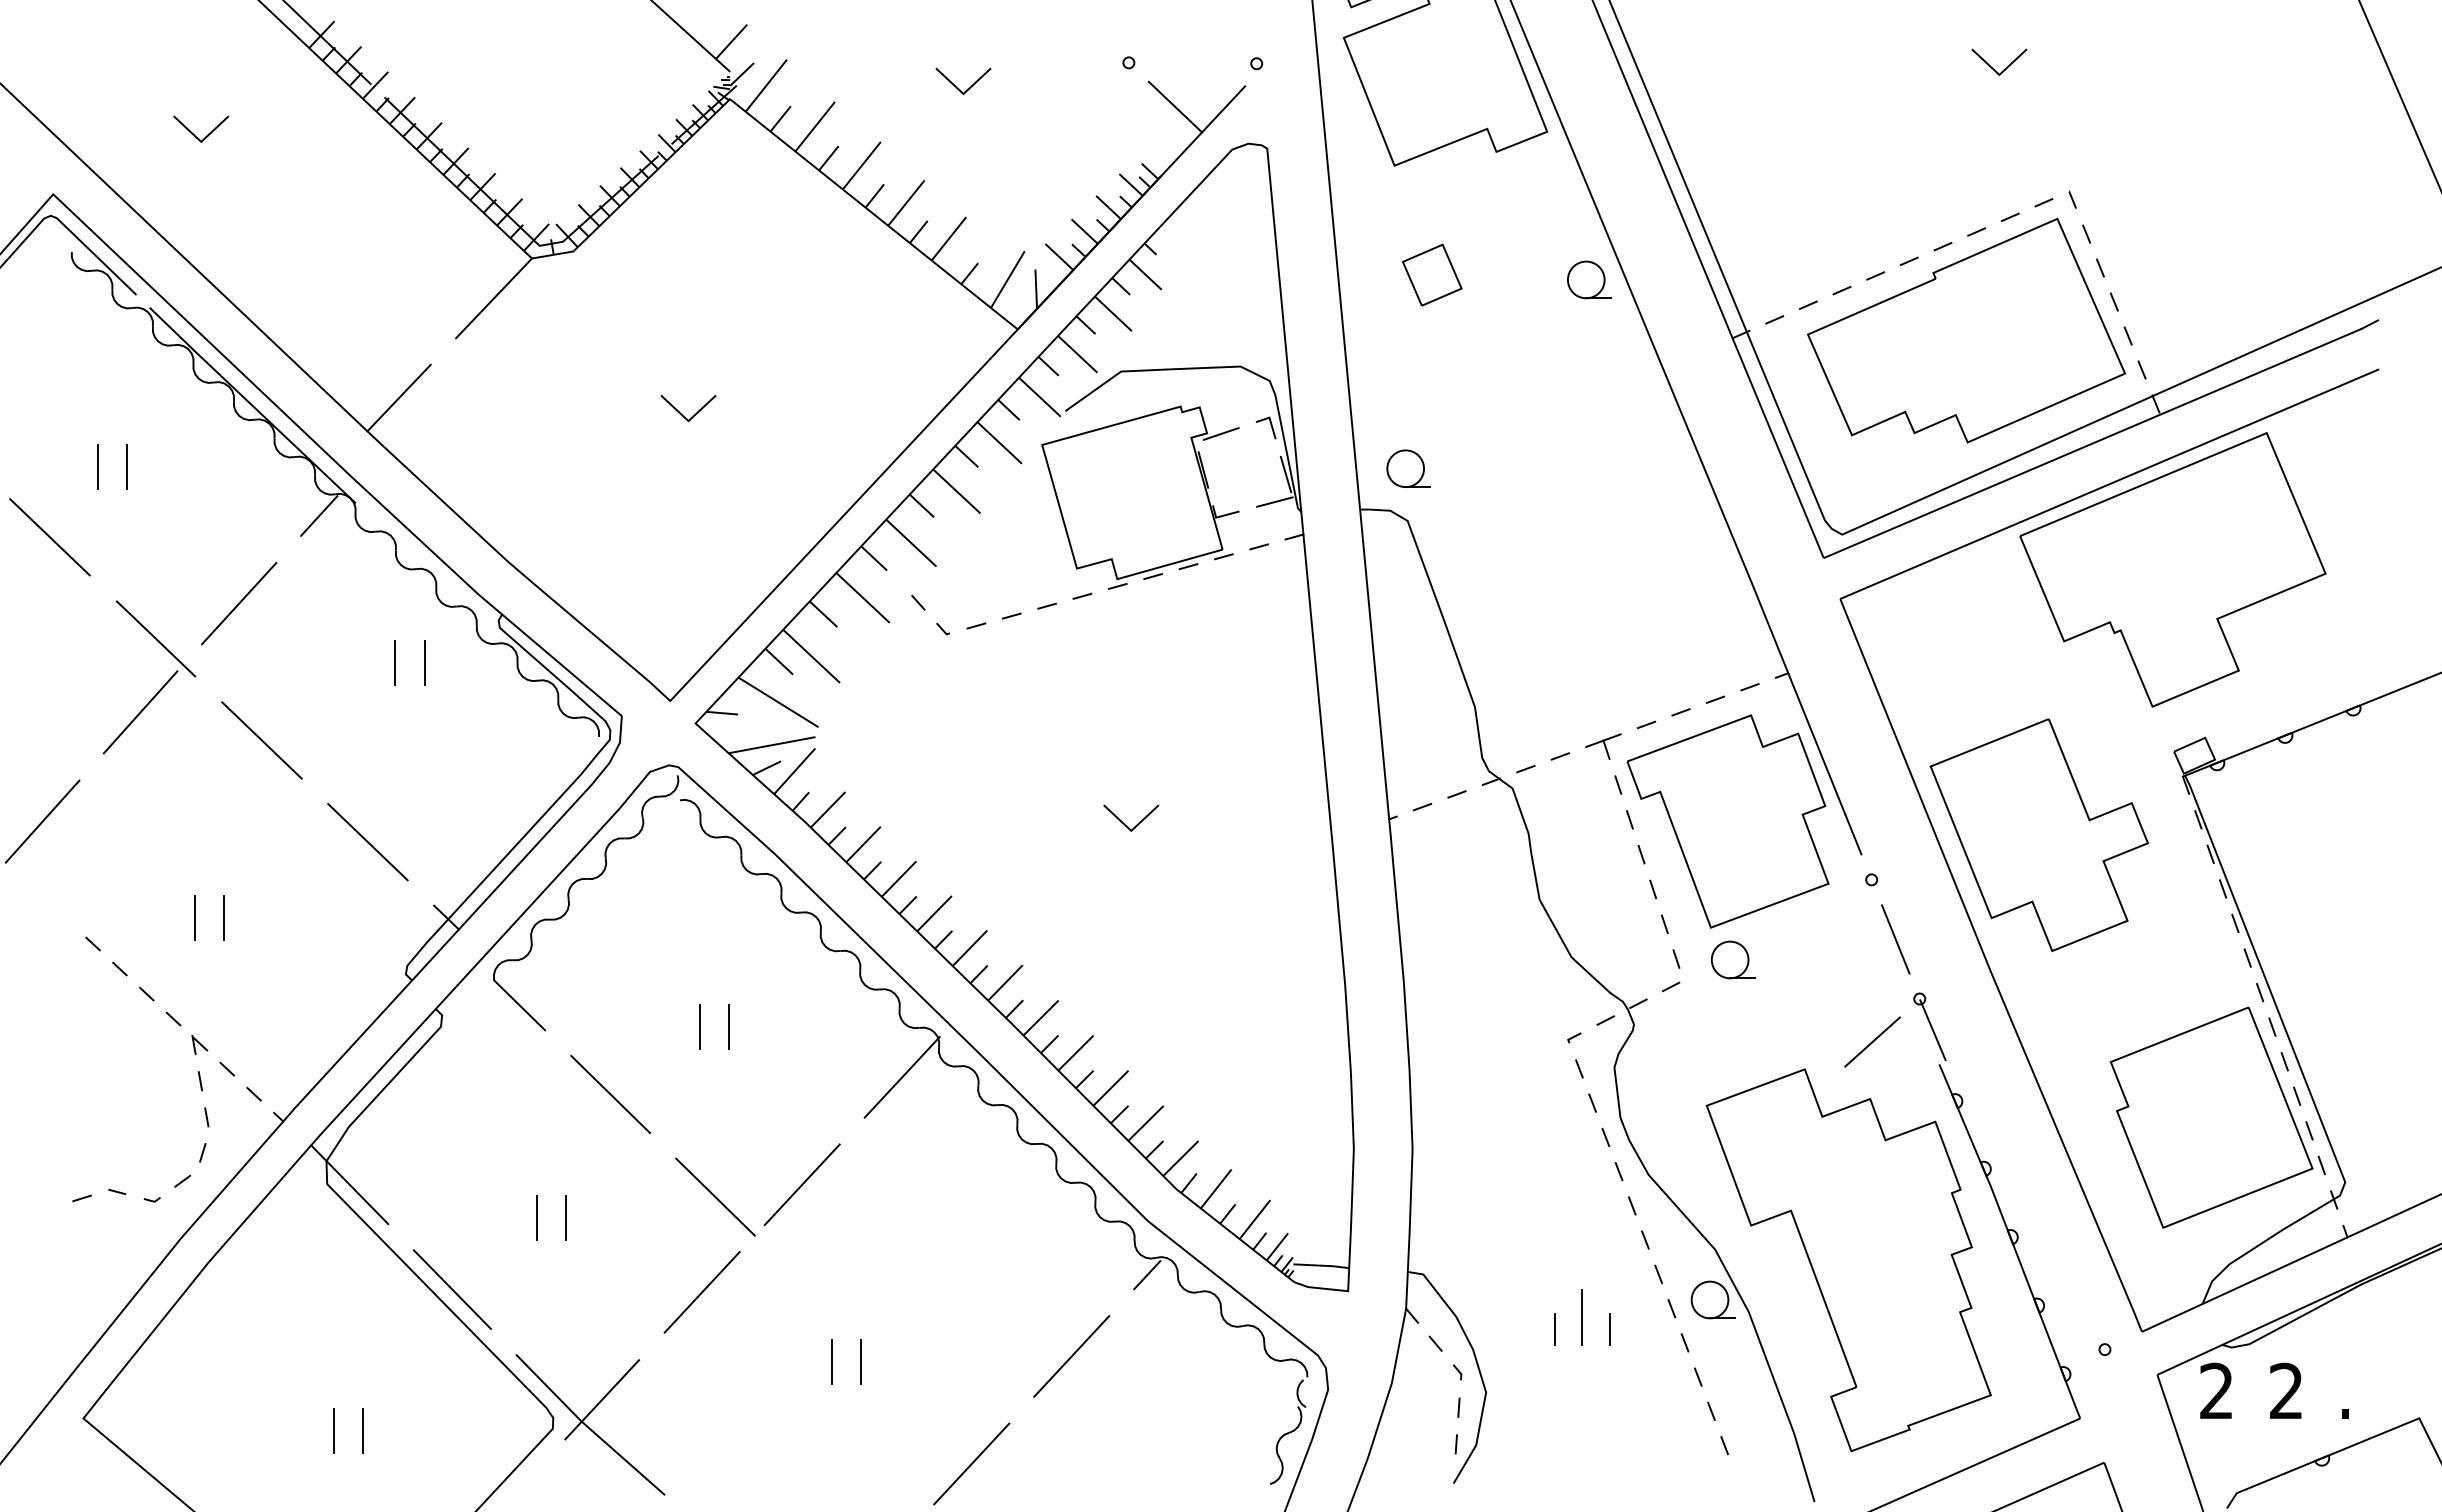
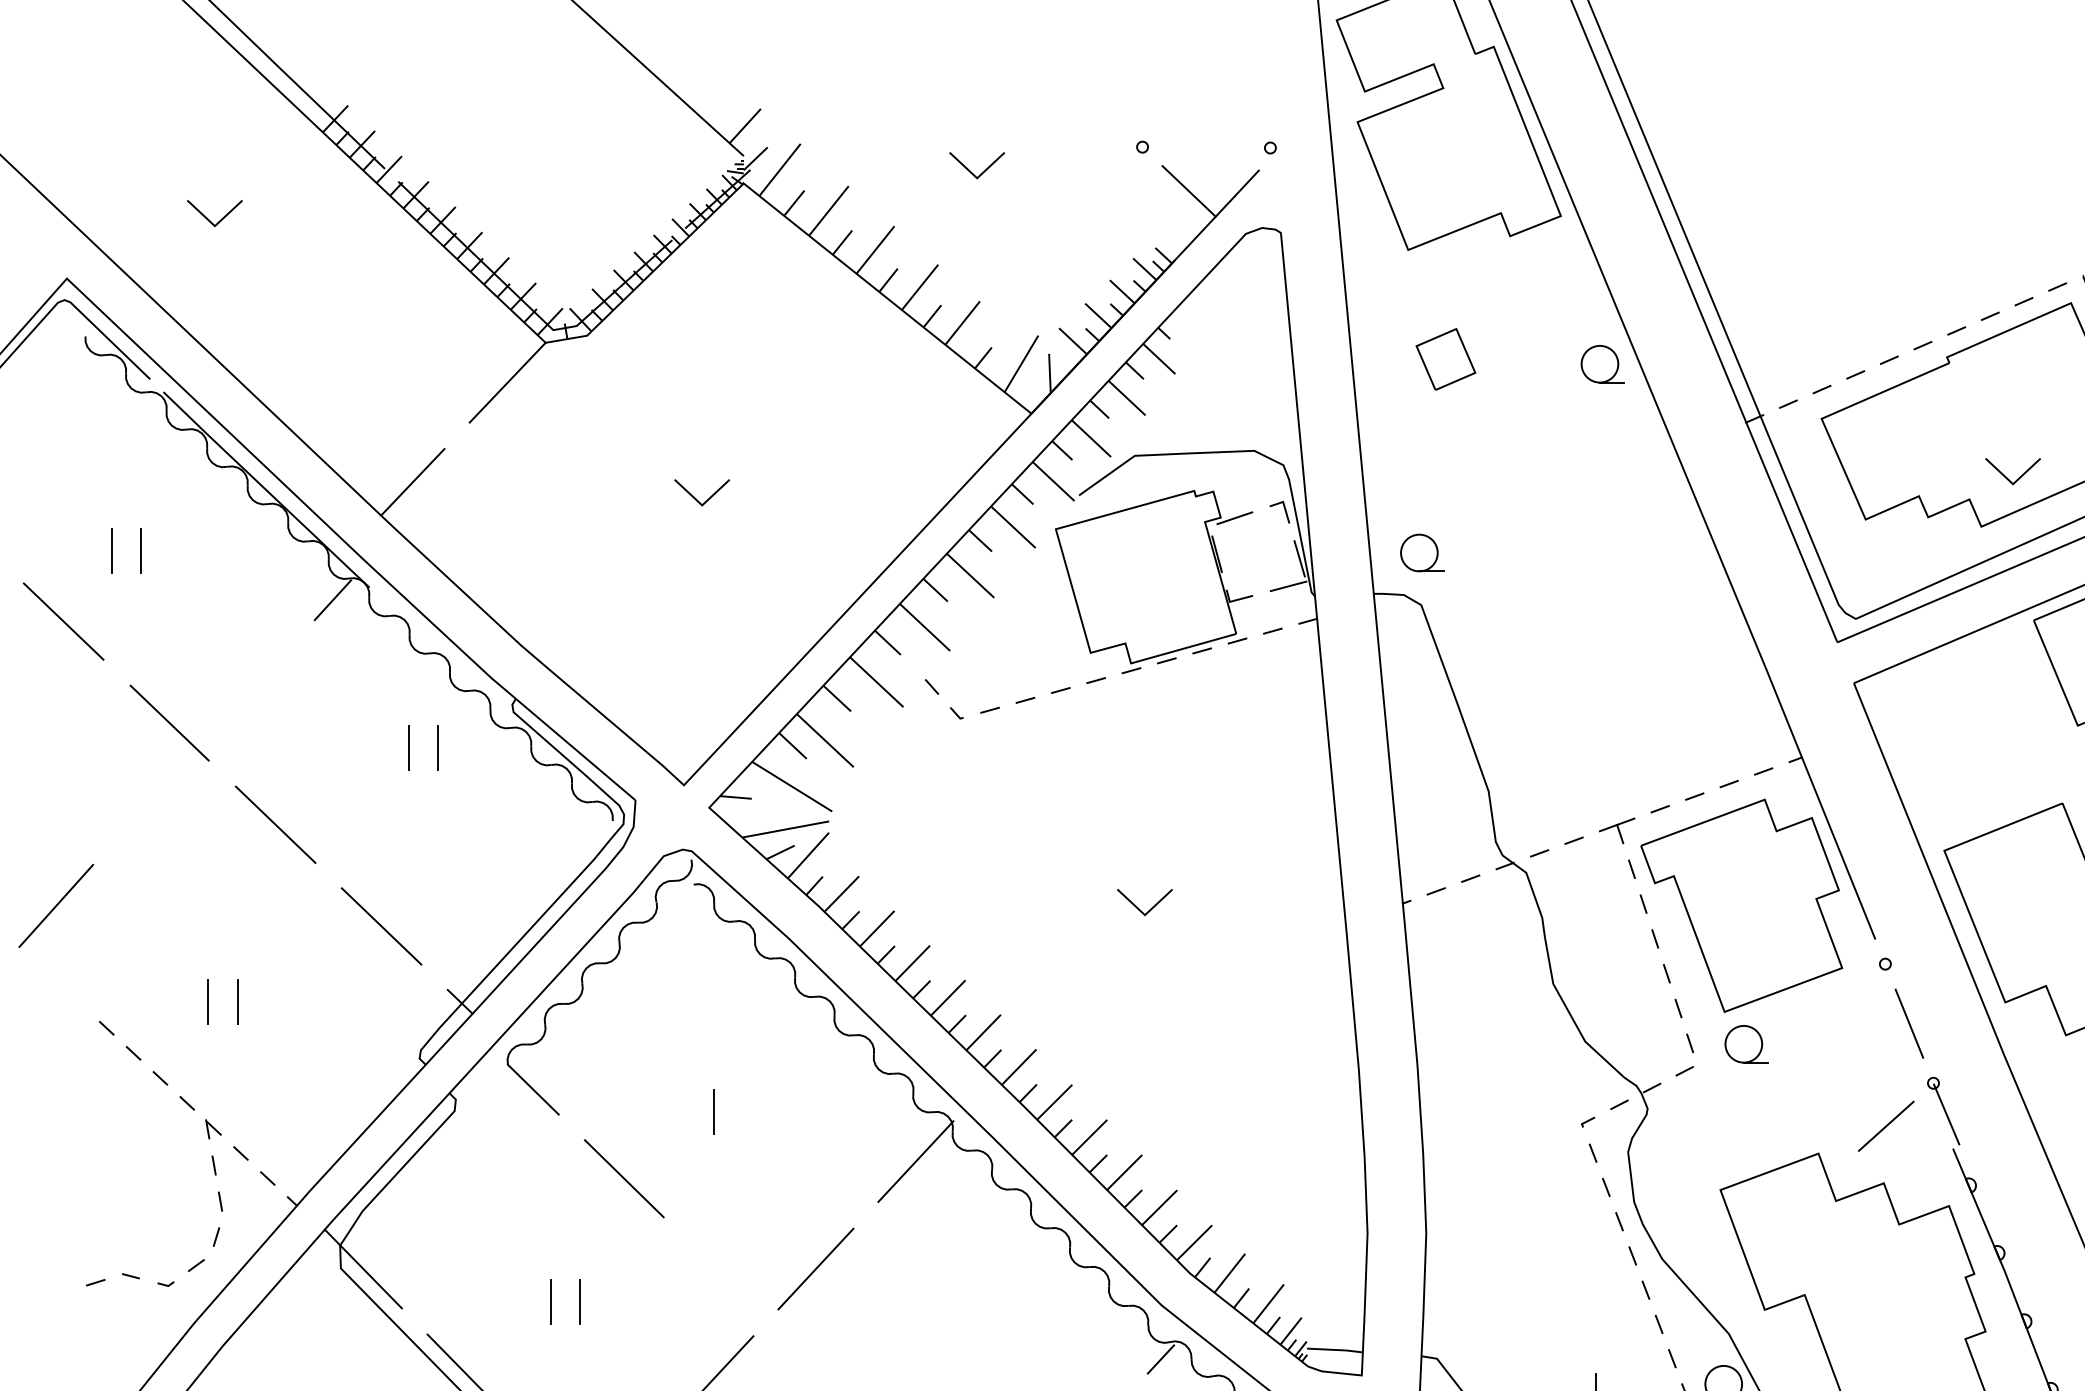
line: (2005, 67) -> (2019, 476), moved
line: (239, 603) -> (253, 687), removed
line: (140, 712) -> (154, 796), removed
line: (728, 1026) -> (742, 1110), removed
line: (715, 1196) -> (729, 1280), removed

